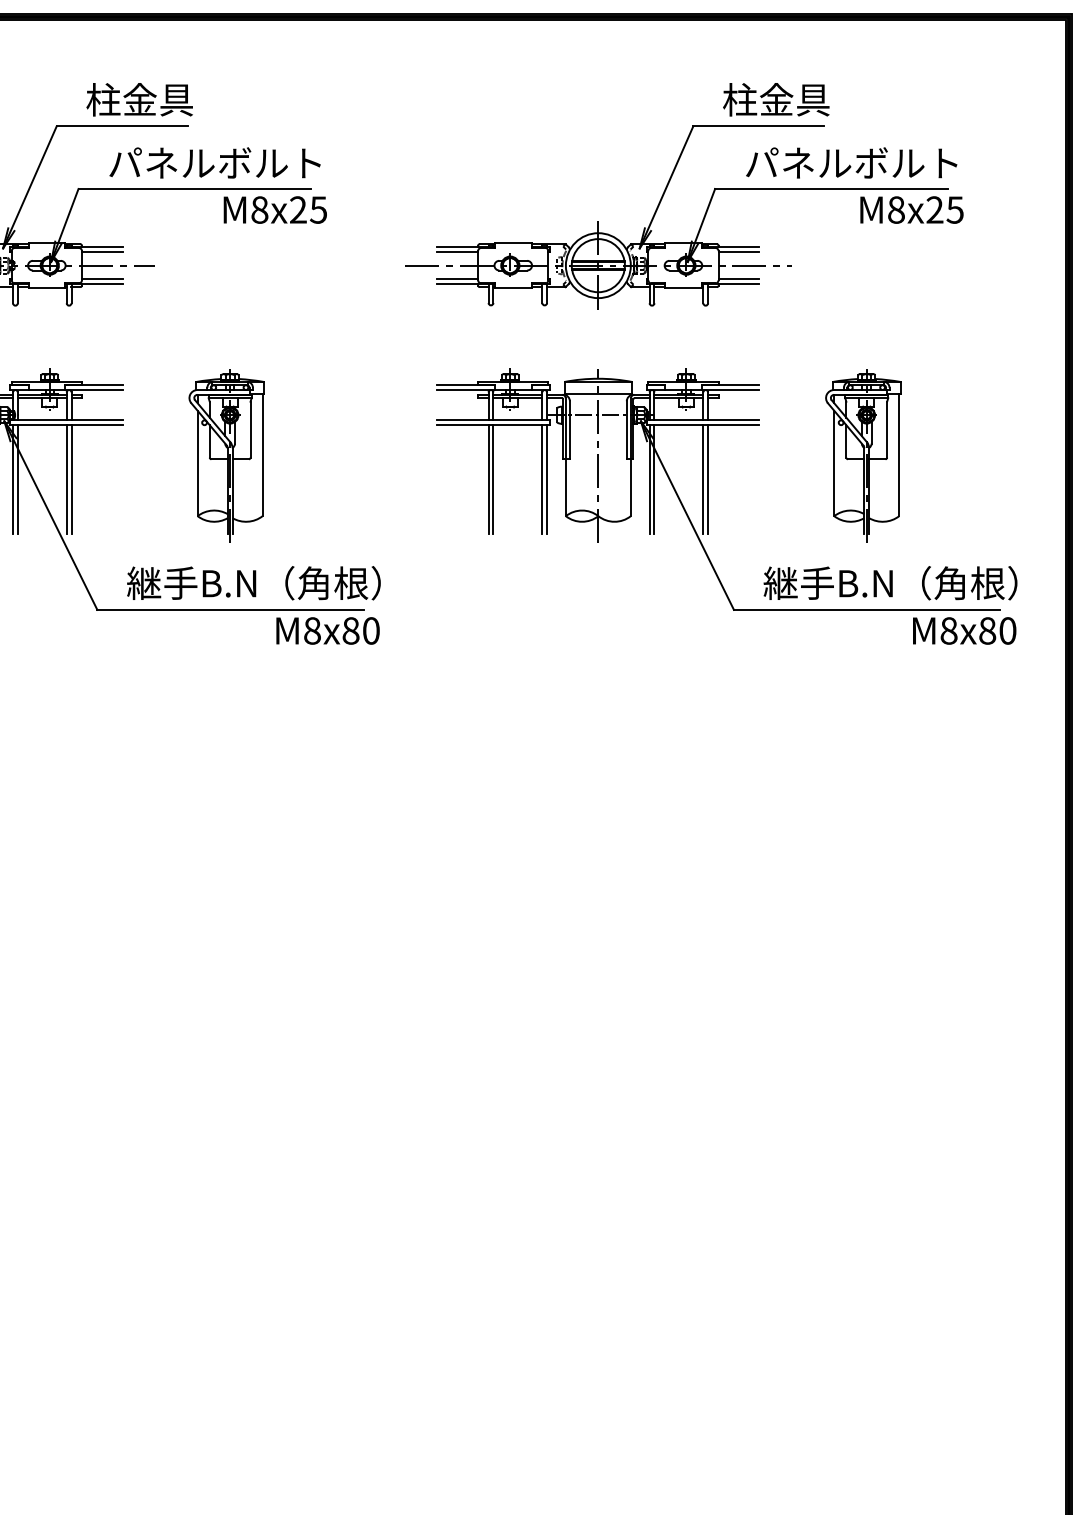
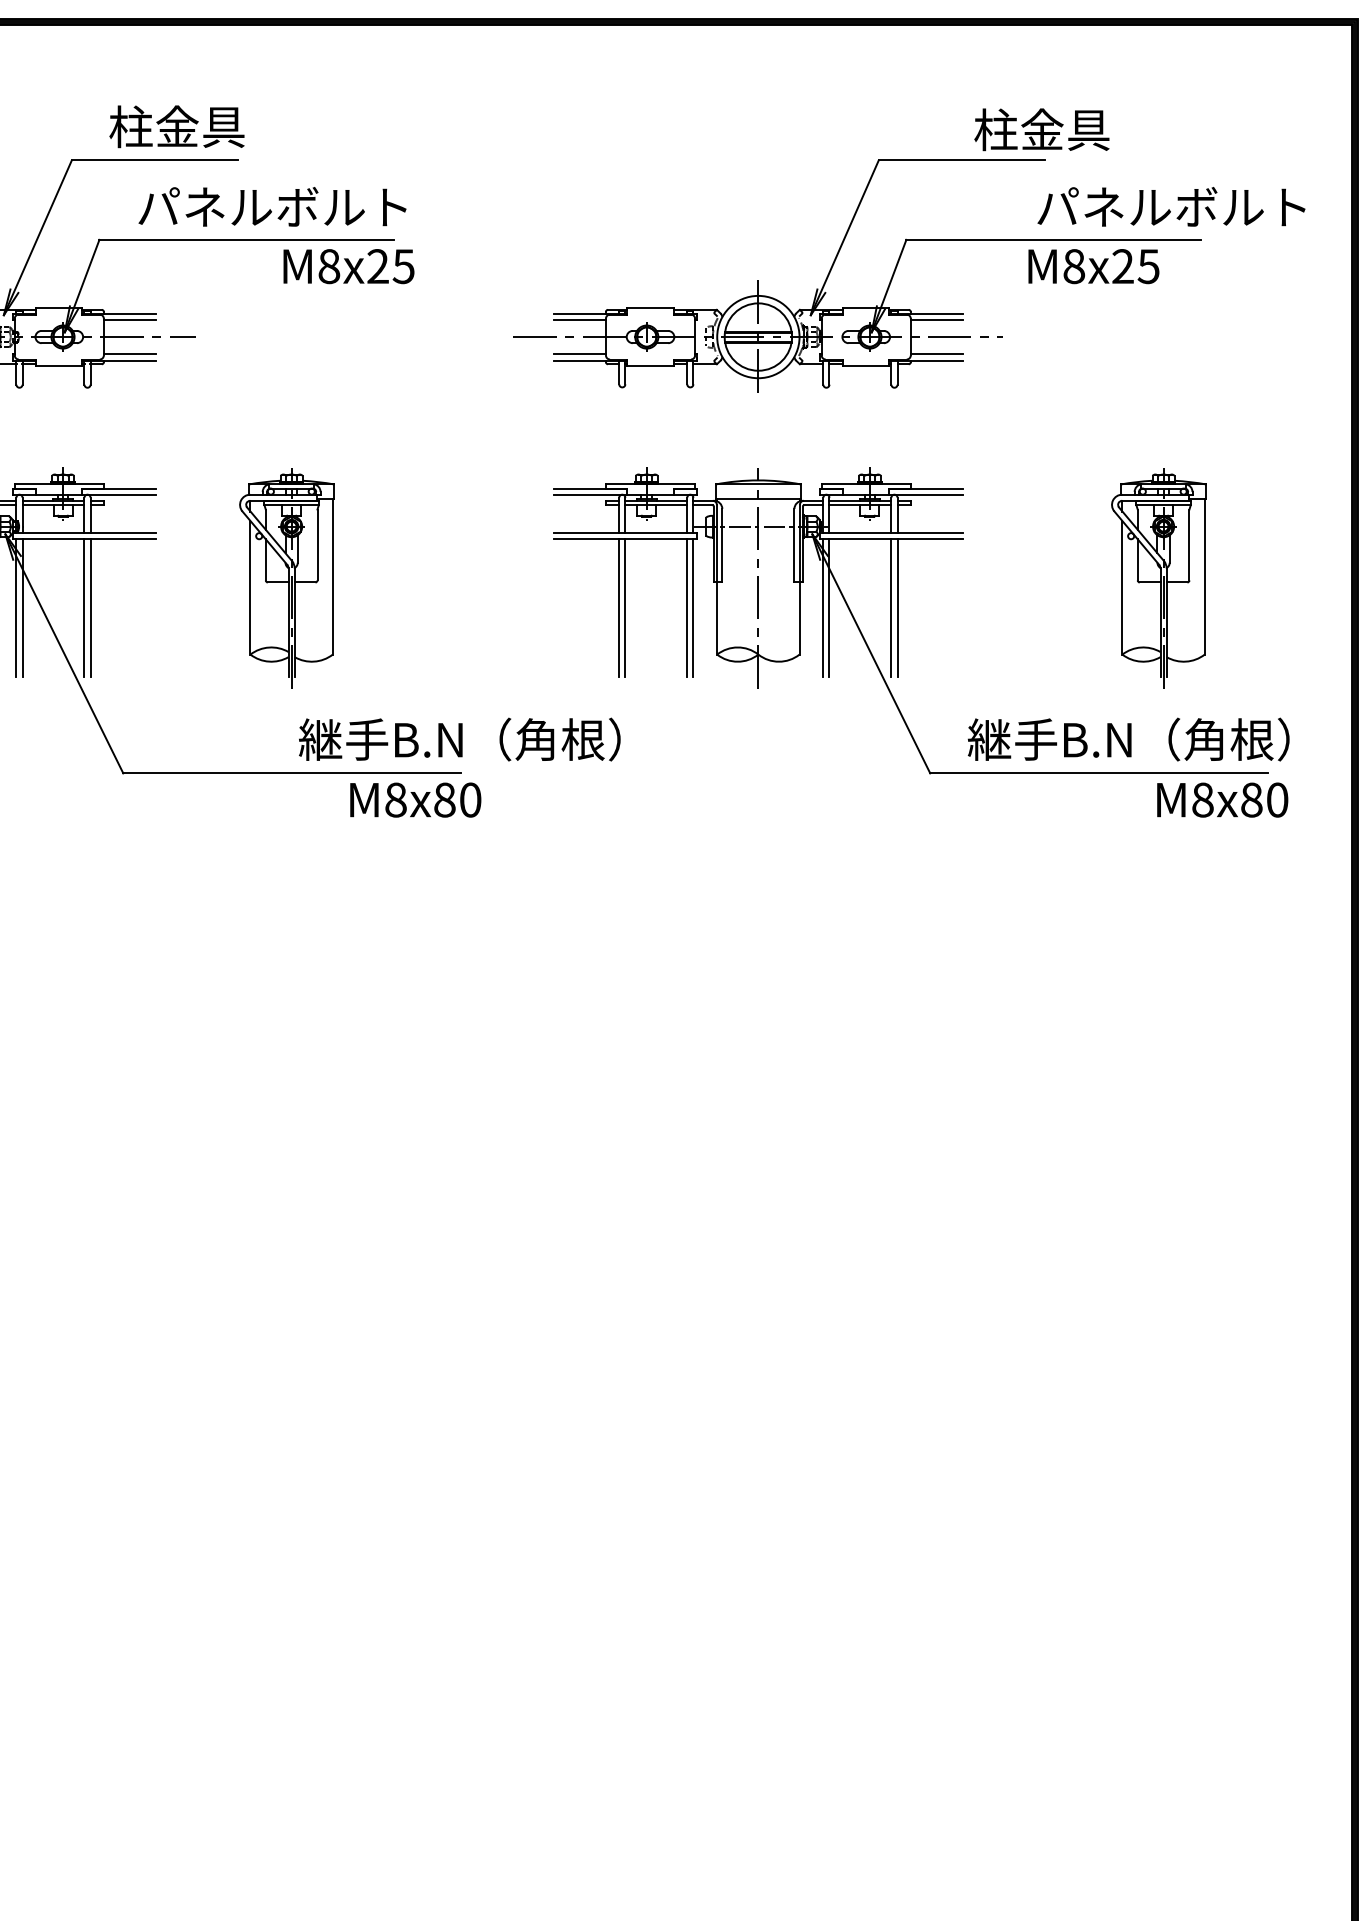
text: (775, 99) -> (1041, 129), moved
text: (851, 162) -> (1171, 206), moved
text: (911, 210) -> (1093, 266), moved
part: (862, 456) -> (1158, 578), moved
text: (253, 583) -> (459, 739), moved

